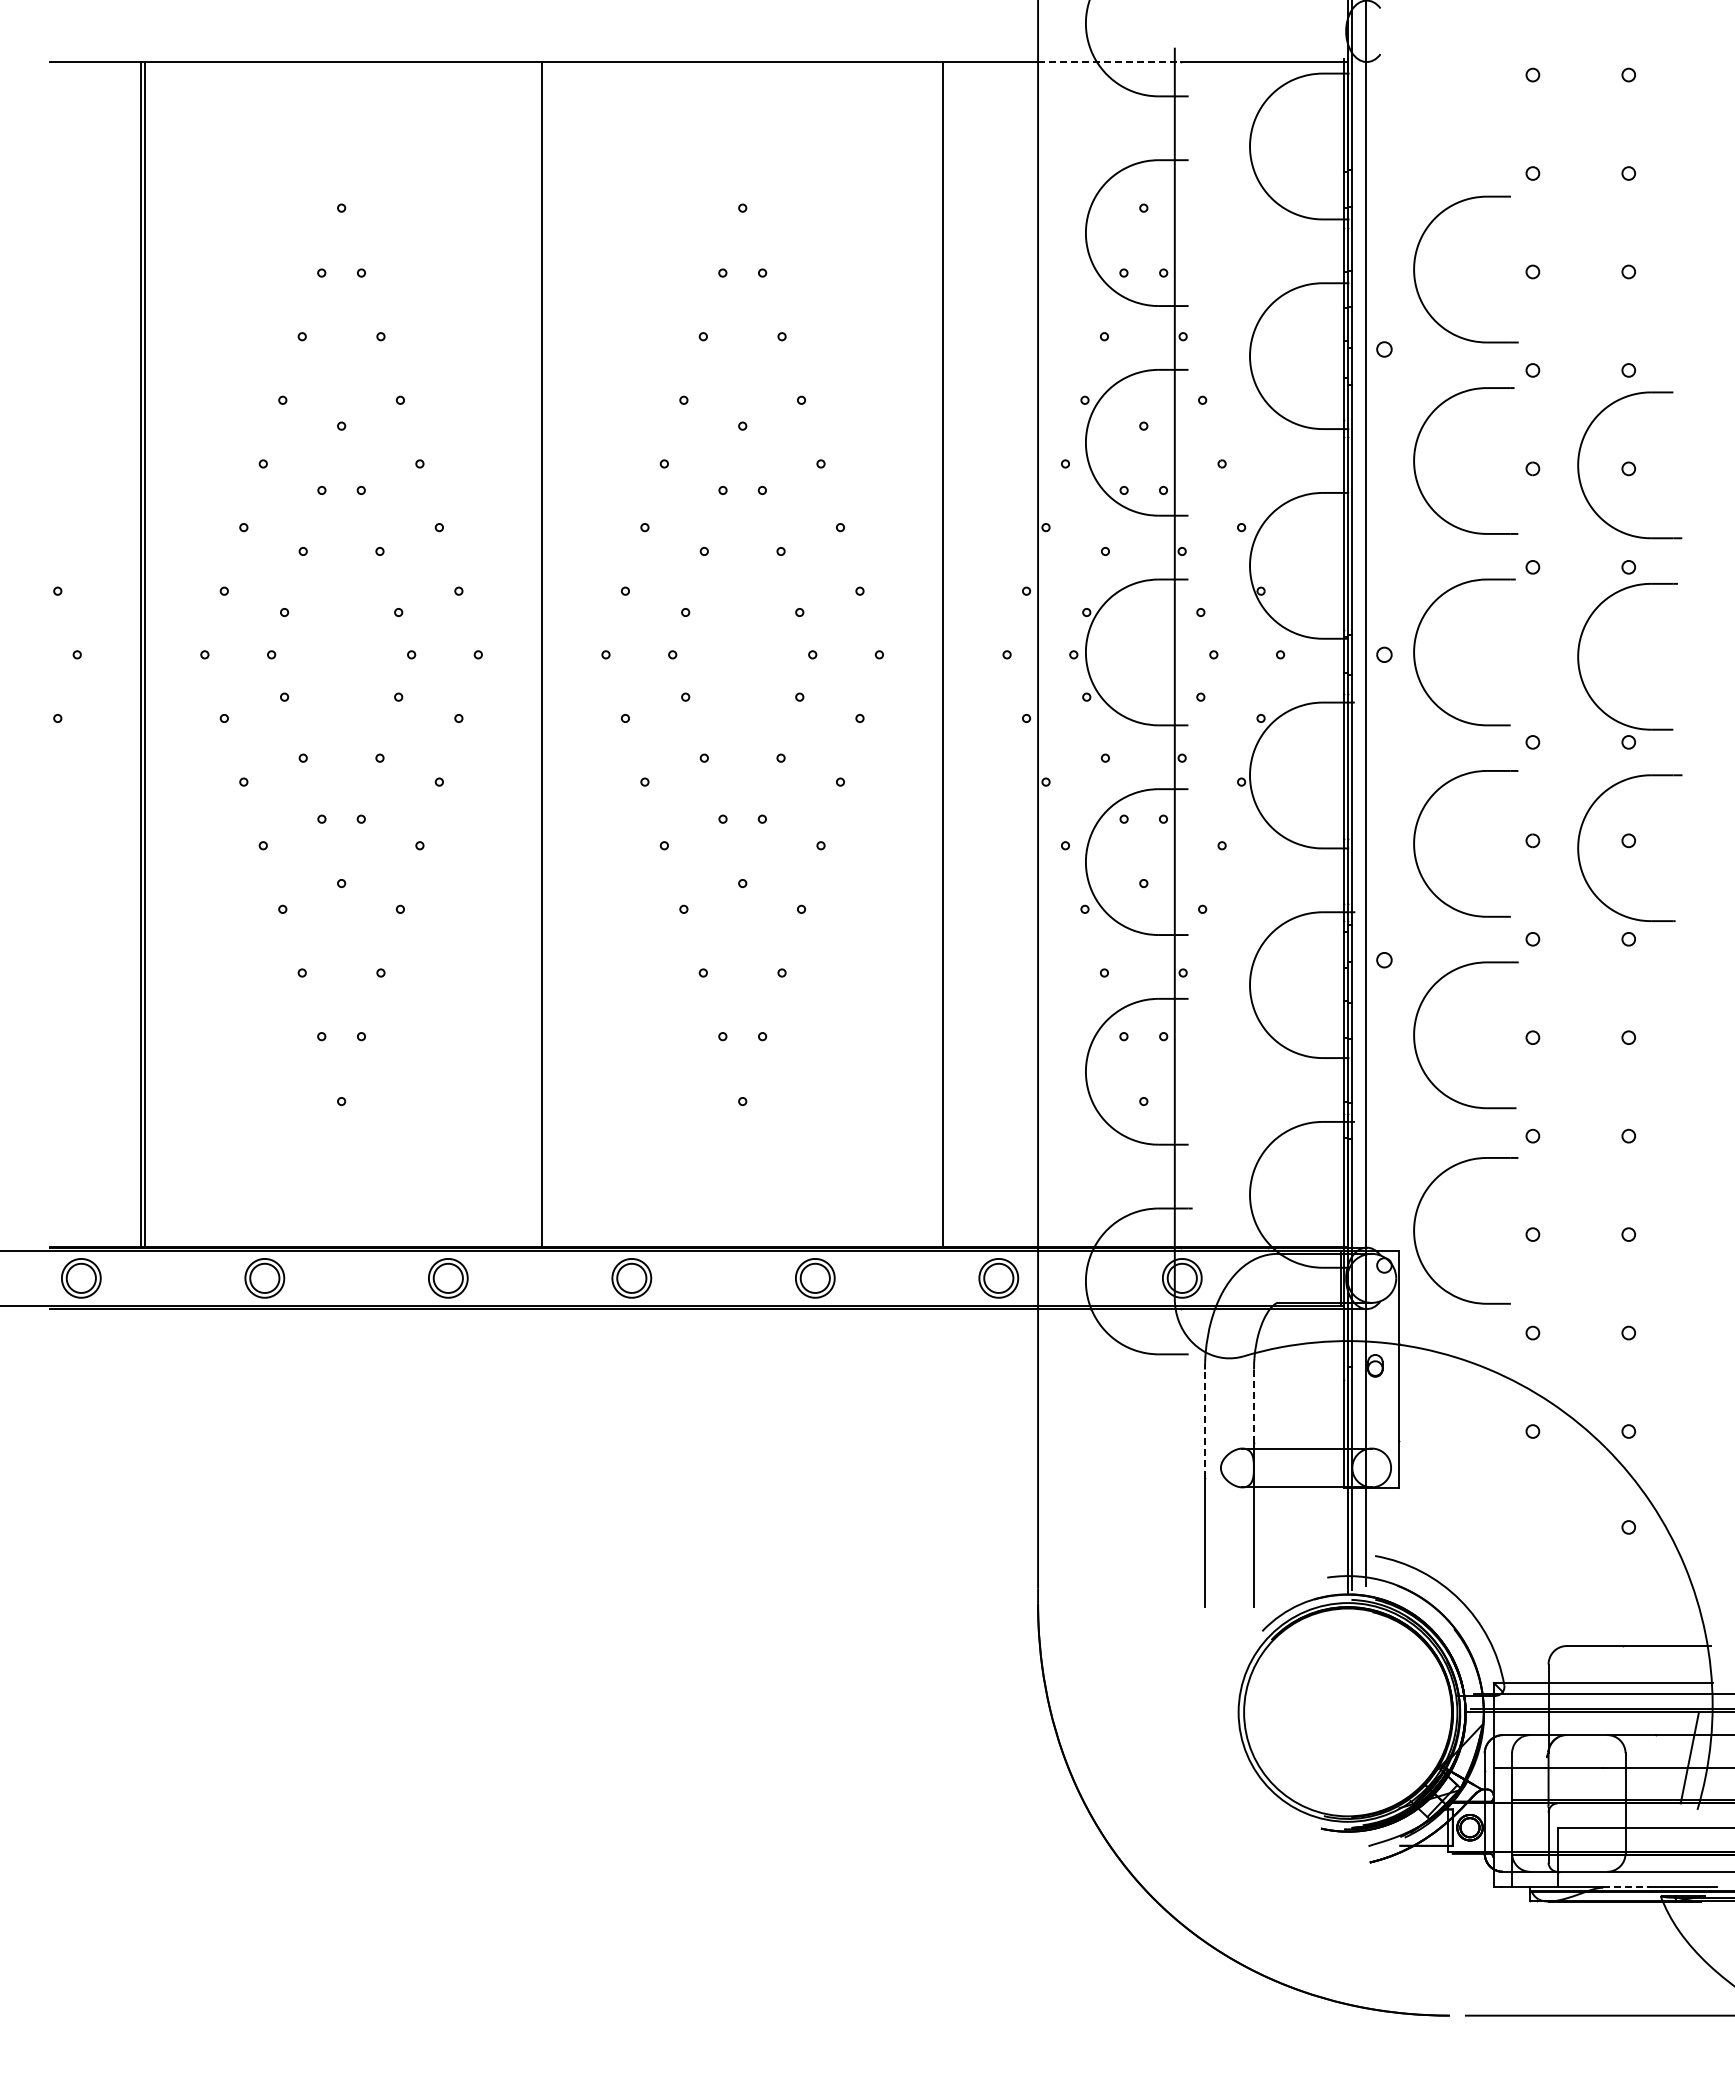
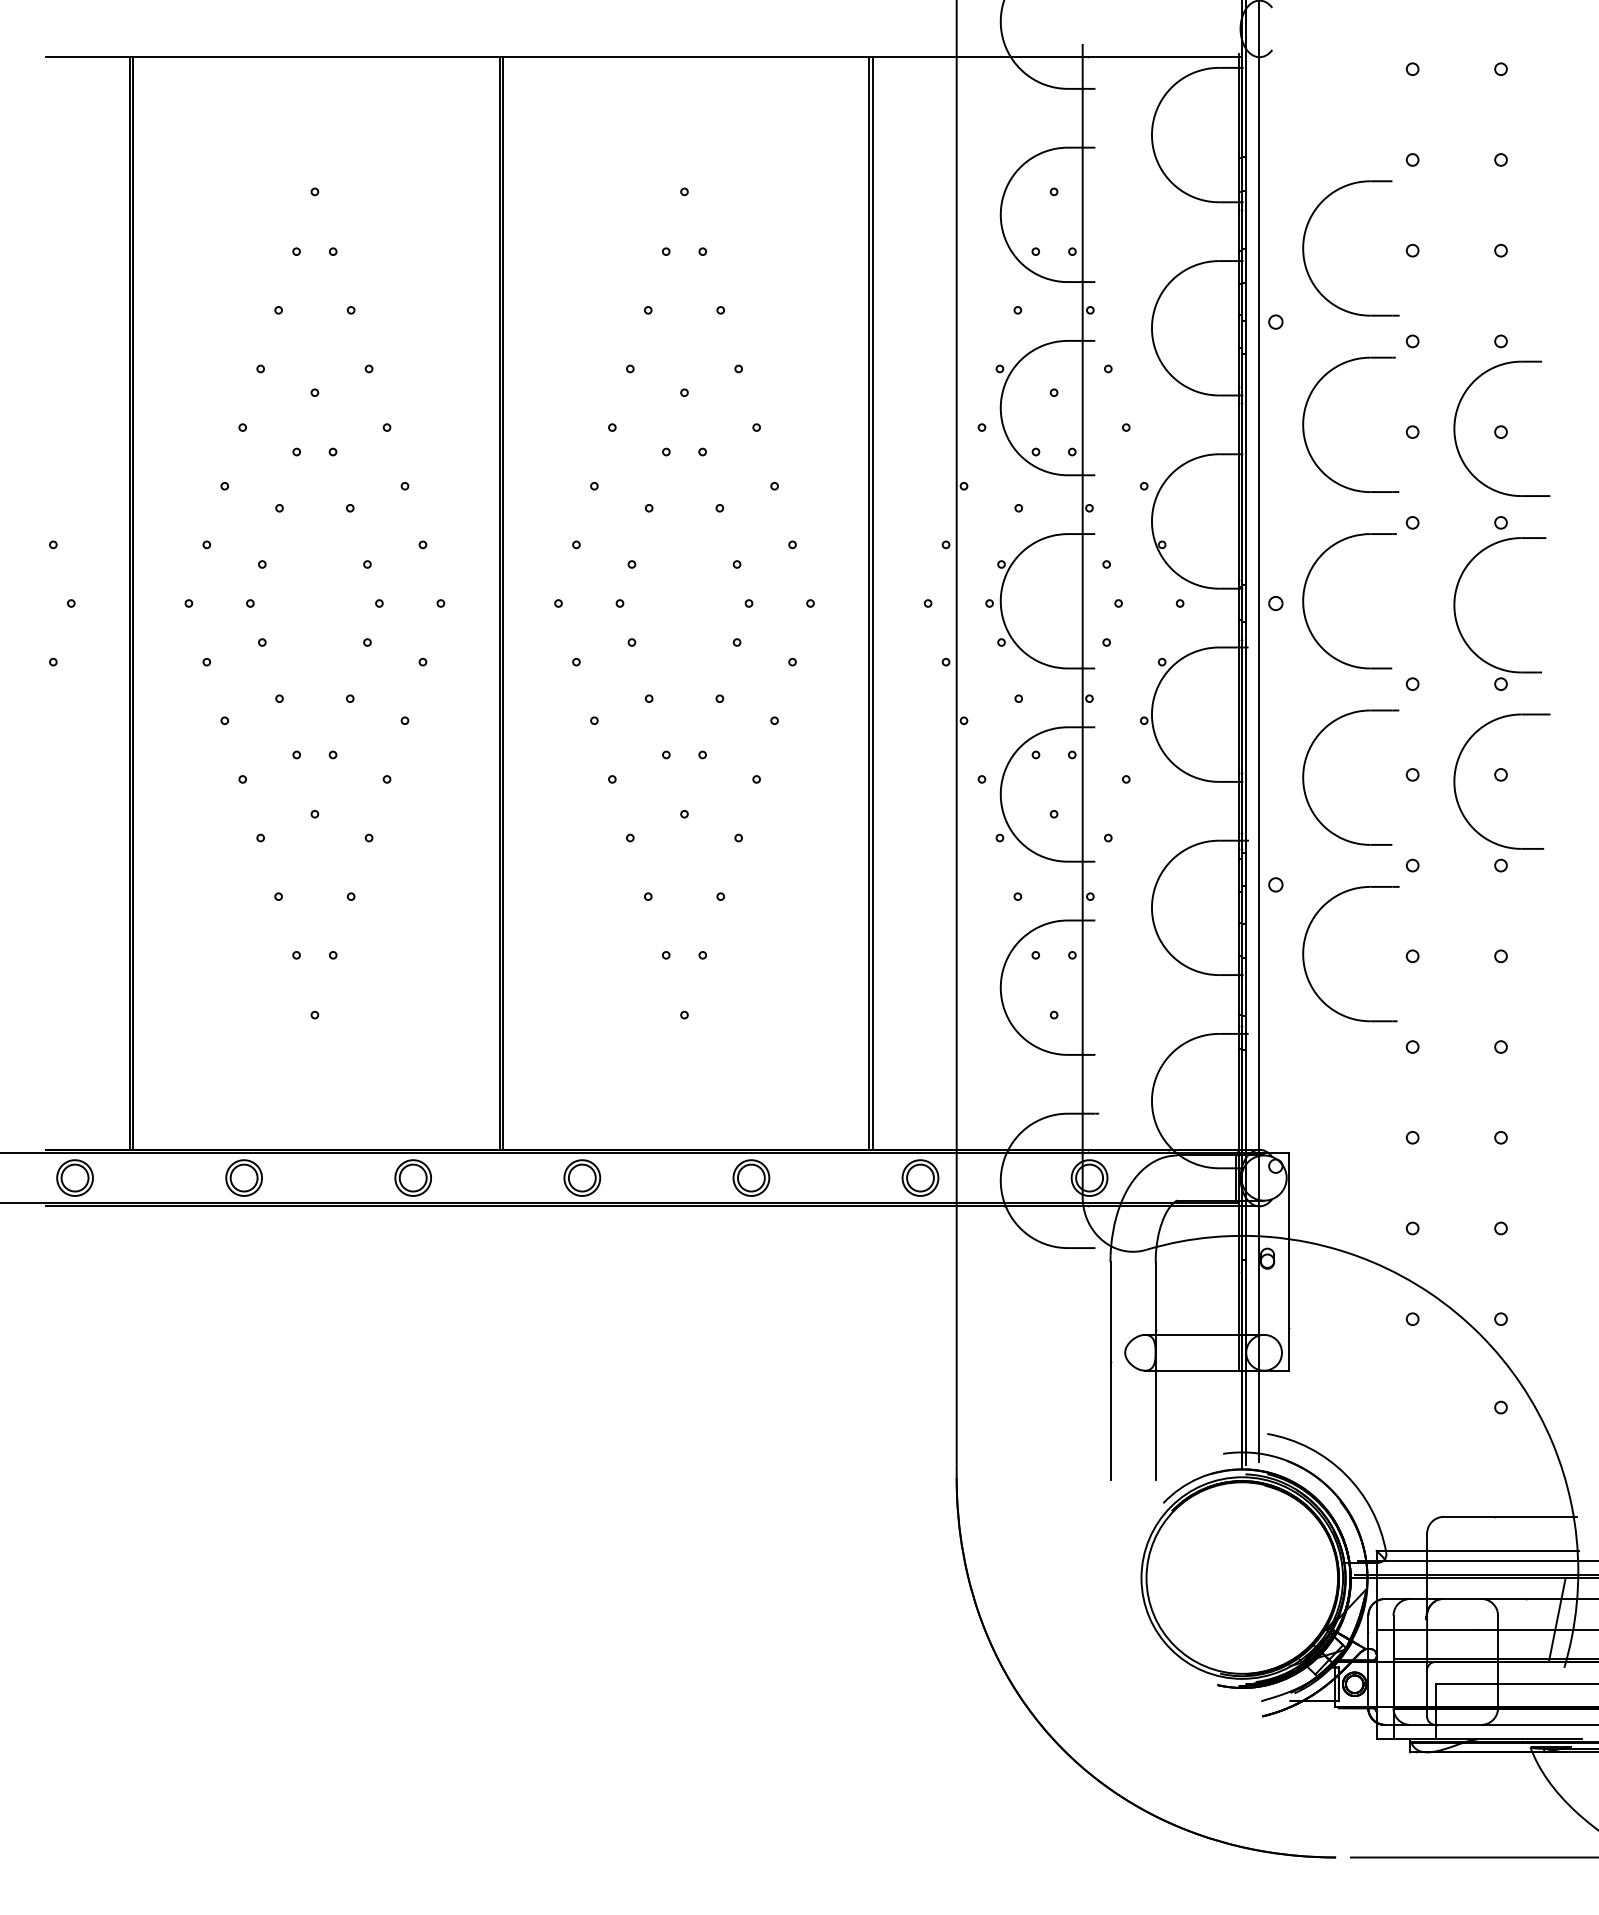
line: (1110, 62) -> (1023, 57), dashed -> solid
line: (545, 654) -> (502, 603), added
line: (946, 654) -> (872, 603), added
part: (1415, 1227) -> (1304, 1131), removed
line: (1254, 1406) -> (1156, 1296), dashed -> solid
line: (1204, 1423) -> (1110, 1311), dashed -> solid
line: (1627, 1886) -> (1499, 1738), dashed -> solid

